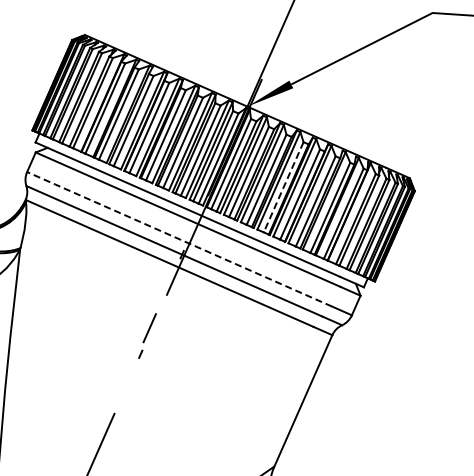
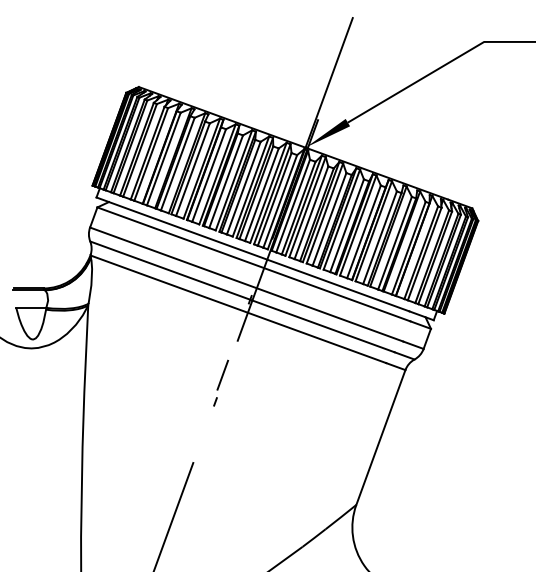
line: (283, 188) -> (346, 226), dashed -> solid
line: (179, 239) -> (246, 284), dashed -> solid

